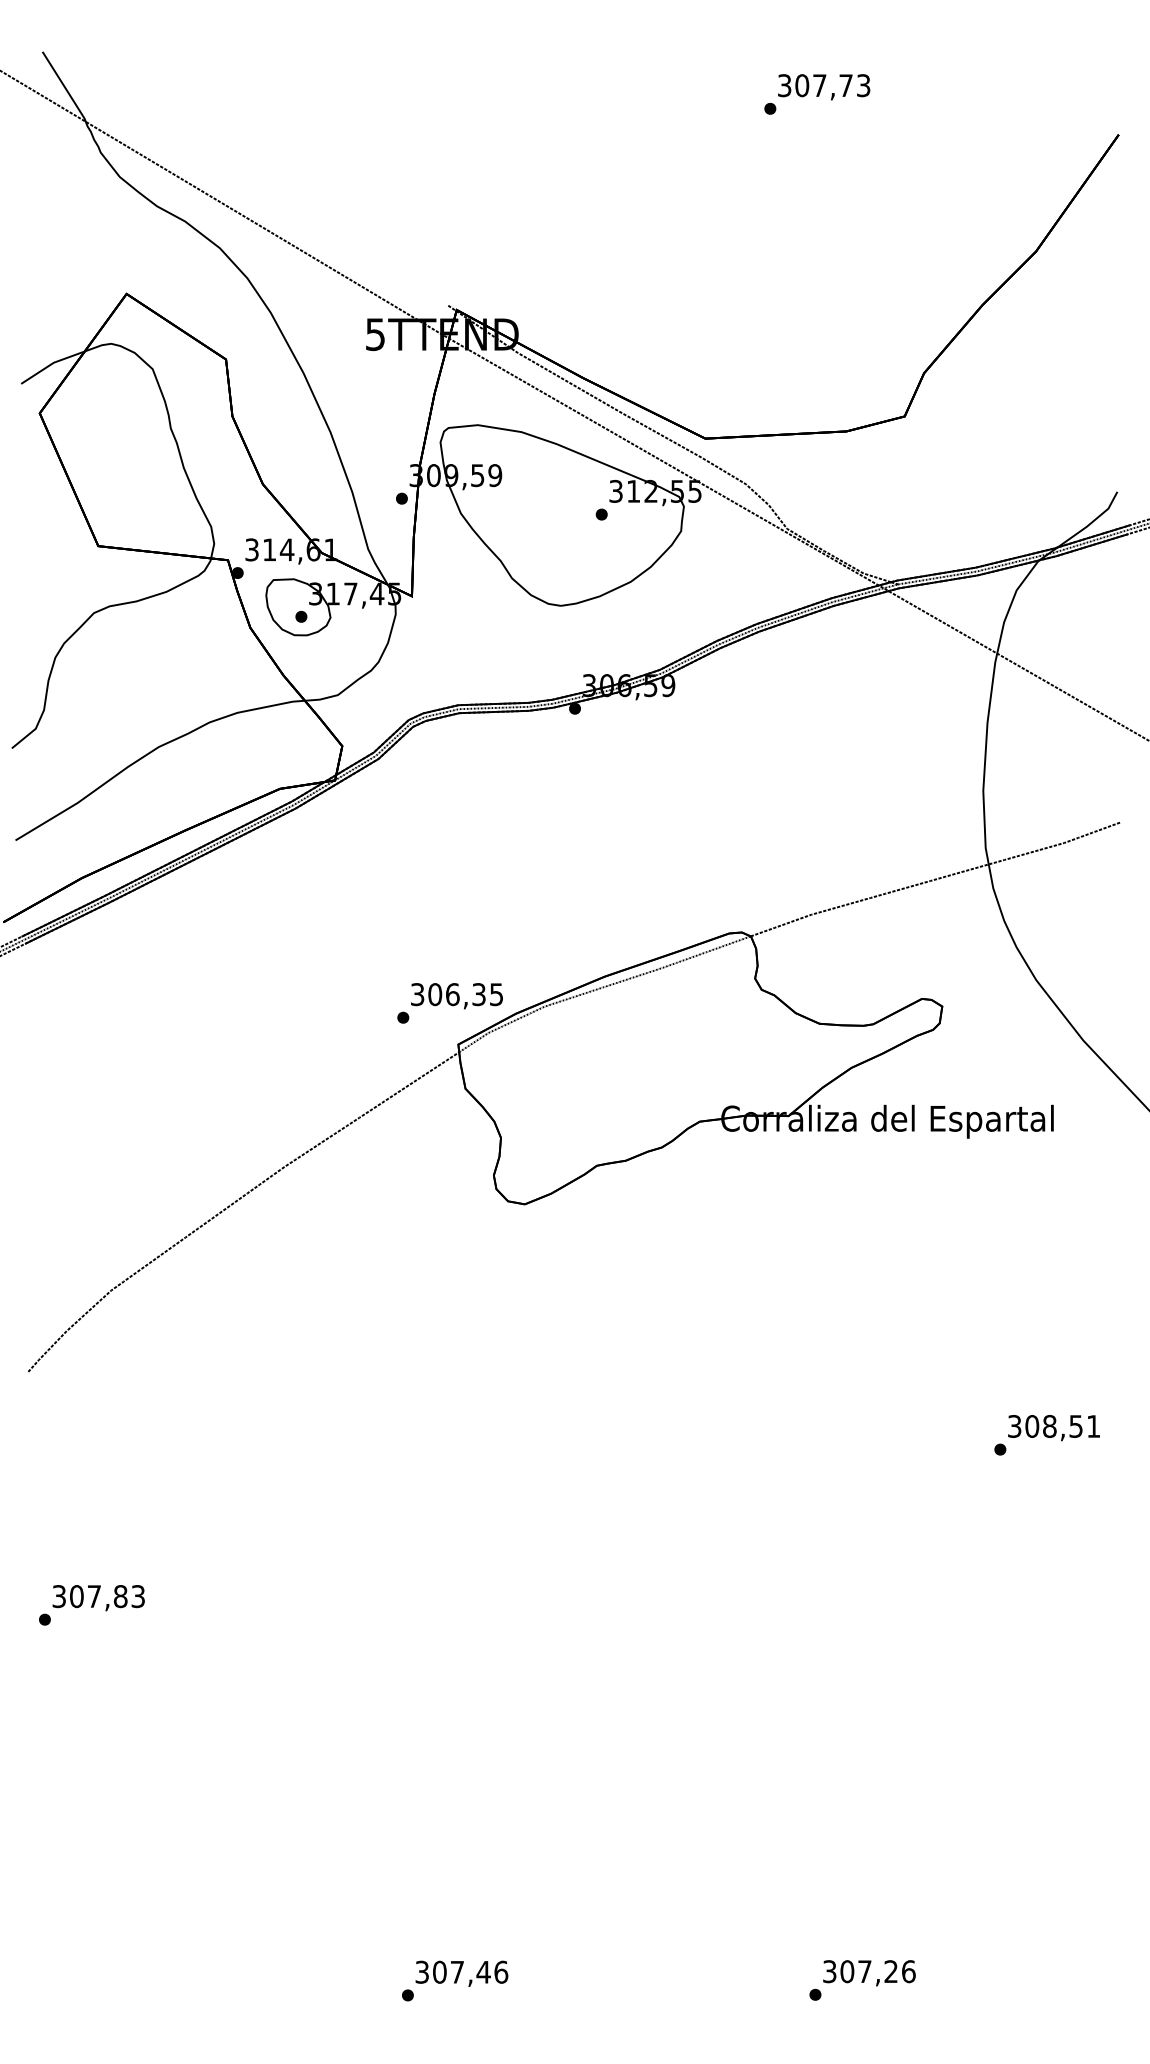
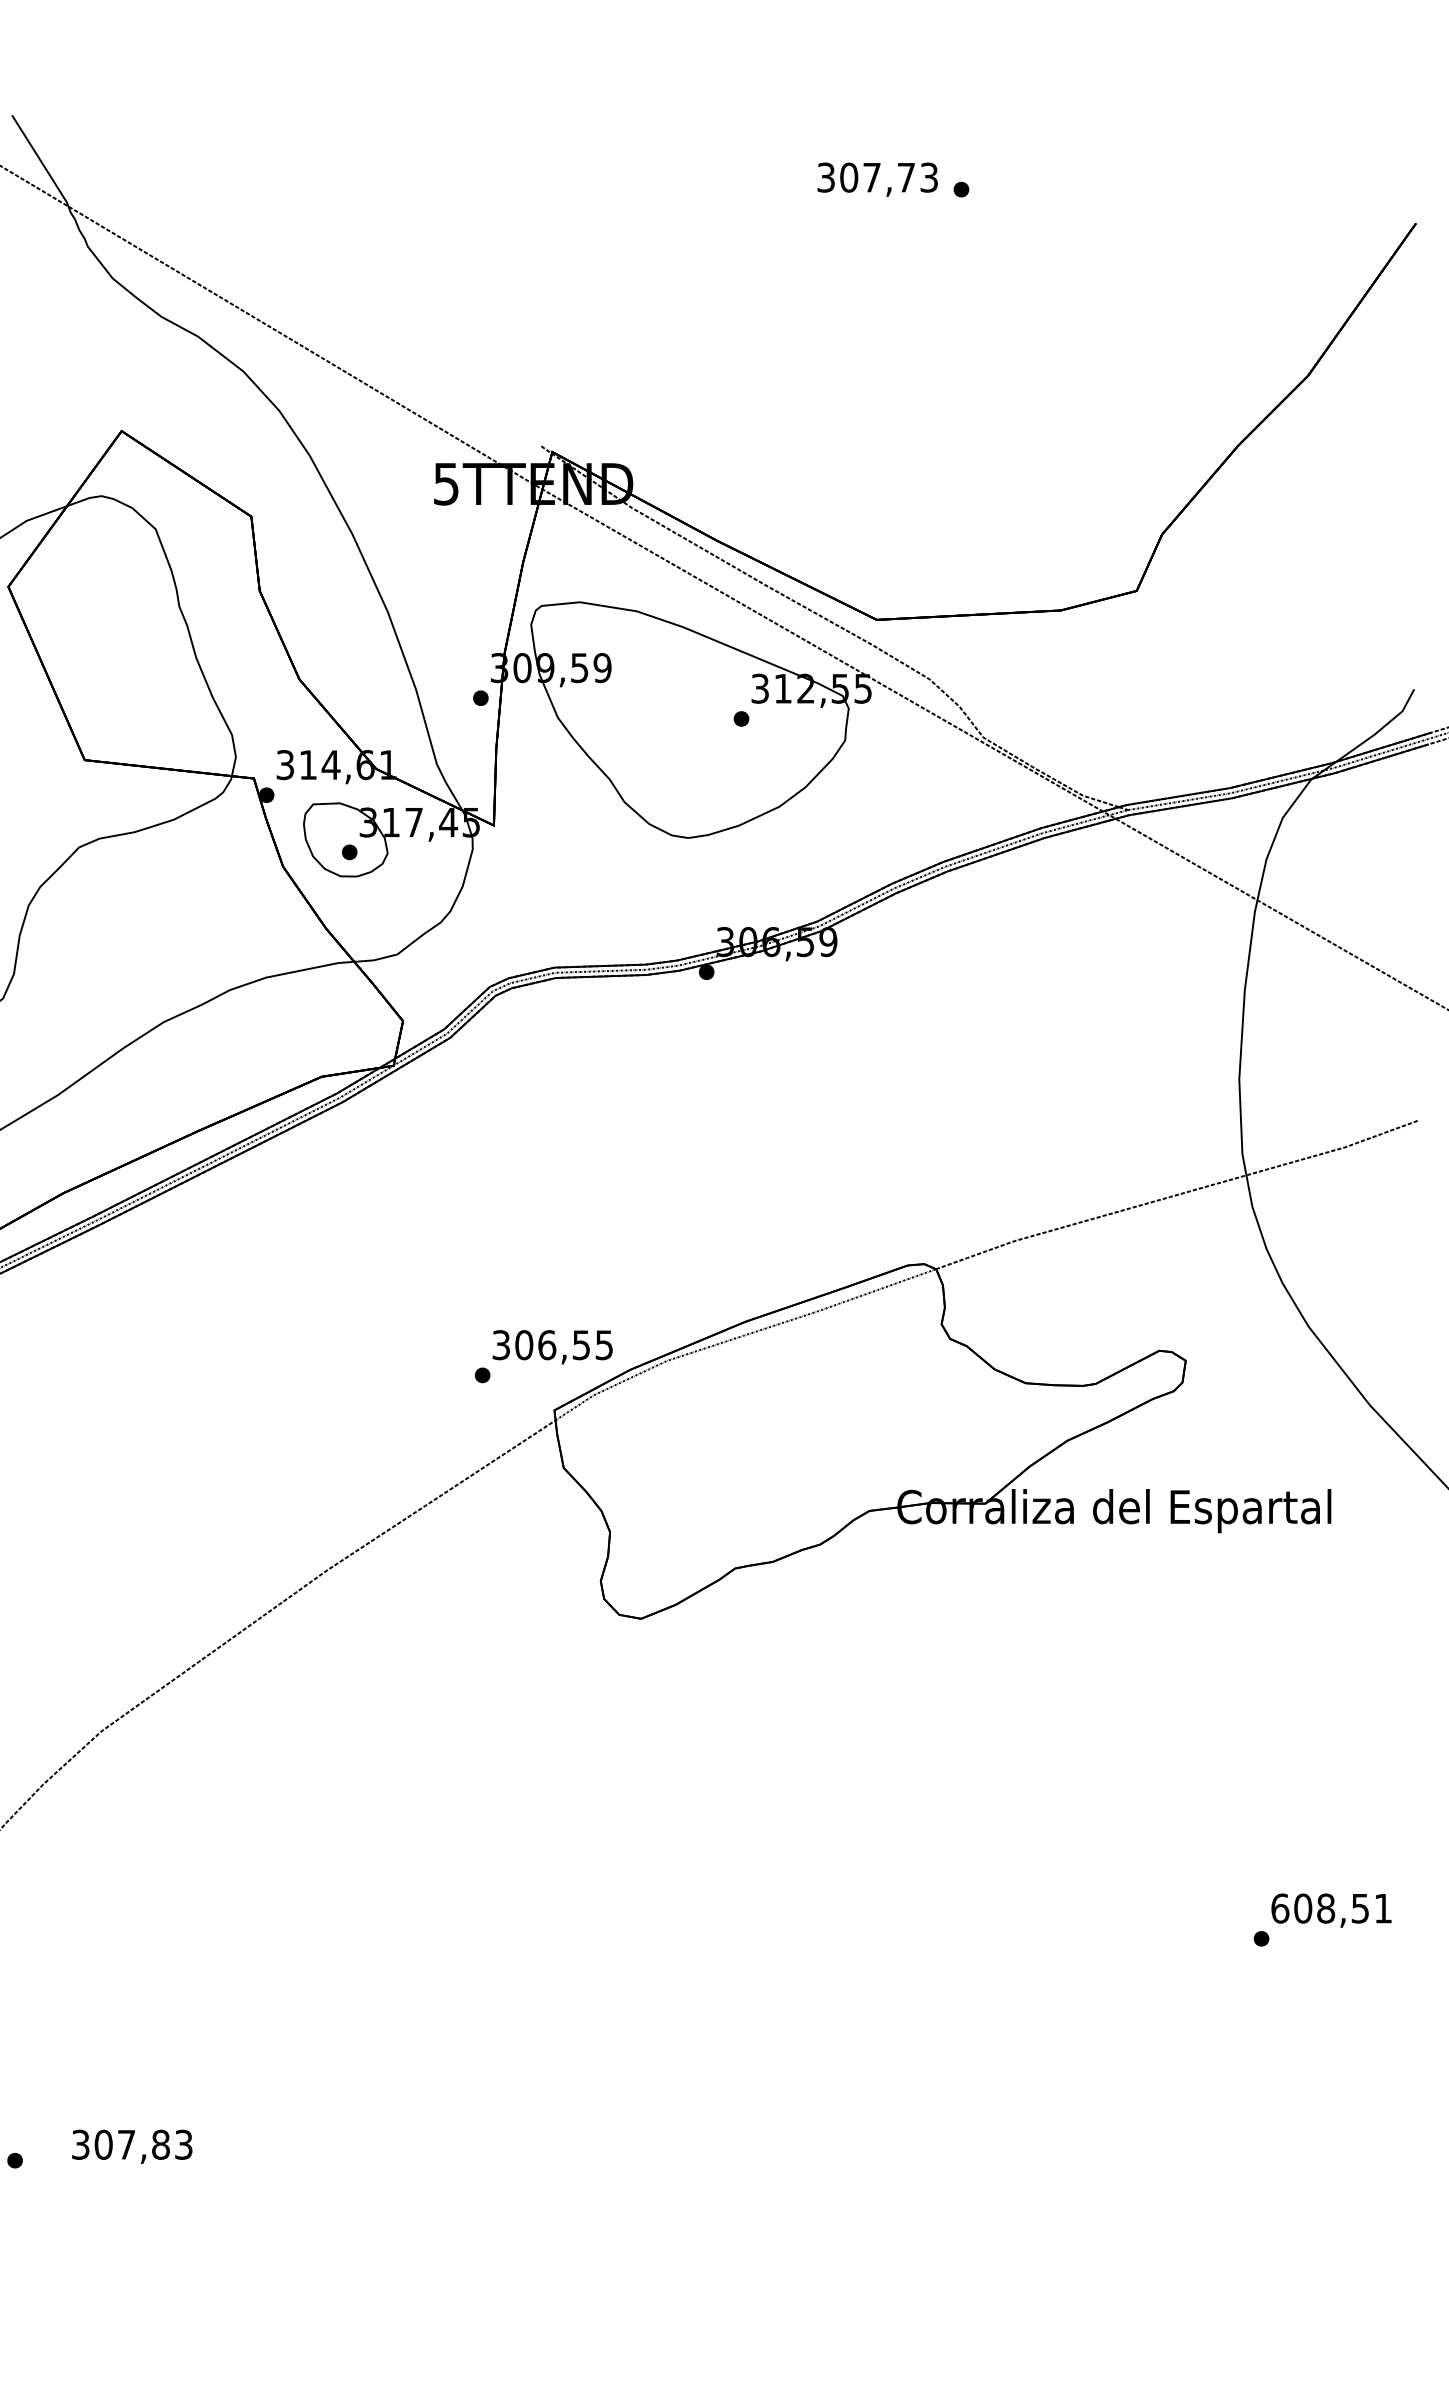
text: (824, 87) -> (878, 180), moved
text: (479, 994) -> (582, 1345), 306,35 -> 306,55
text: (1014, 1426) -> (1279, 1908), 308,51 -> 608,51
text: (98, 1598) -> (131, 2147), moved

